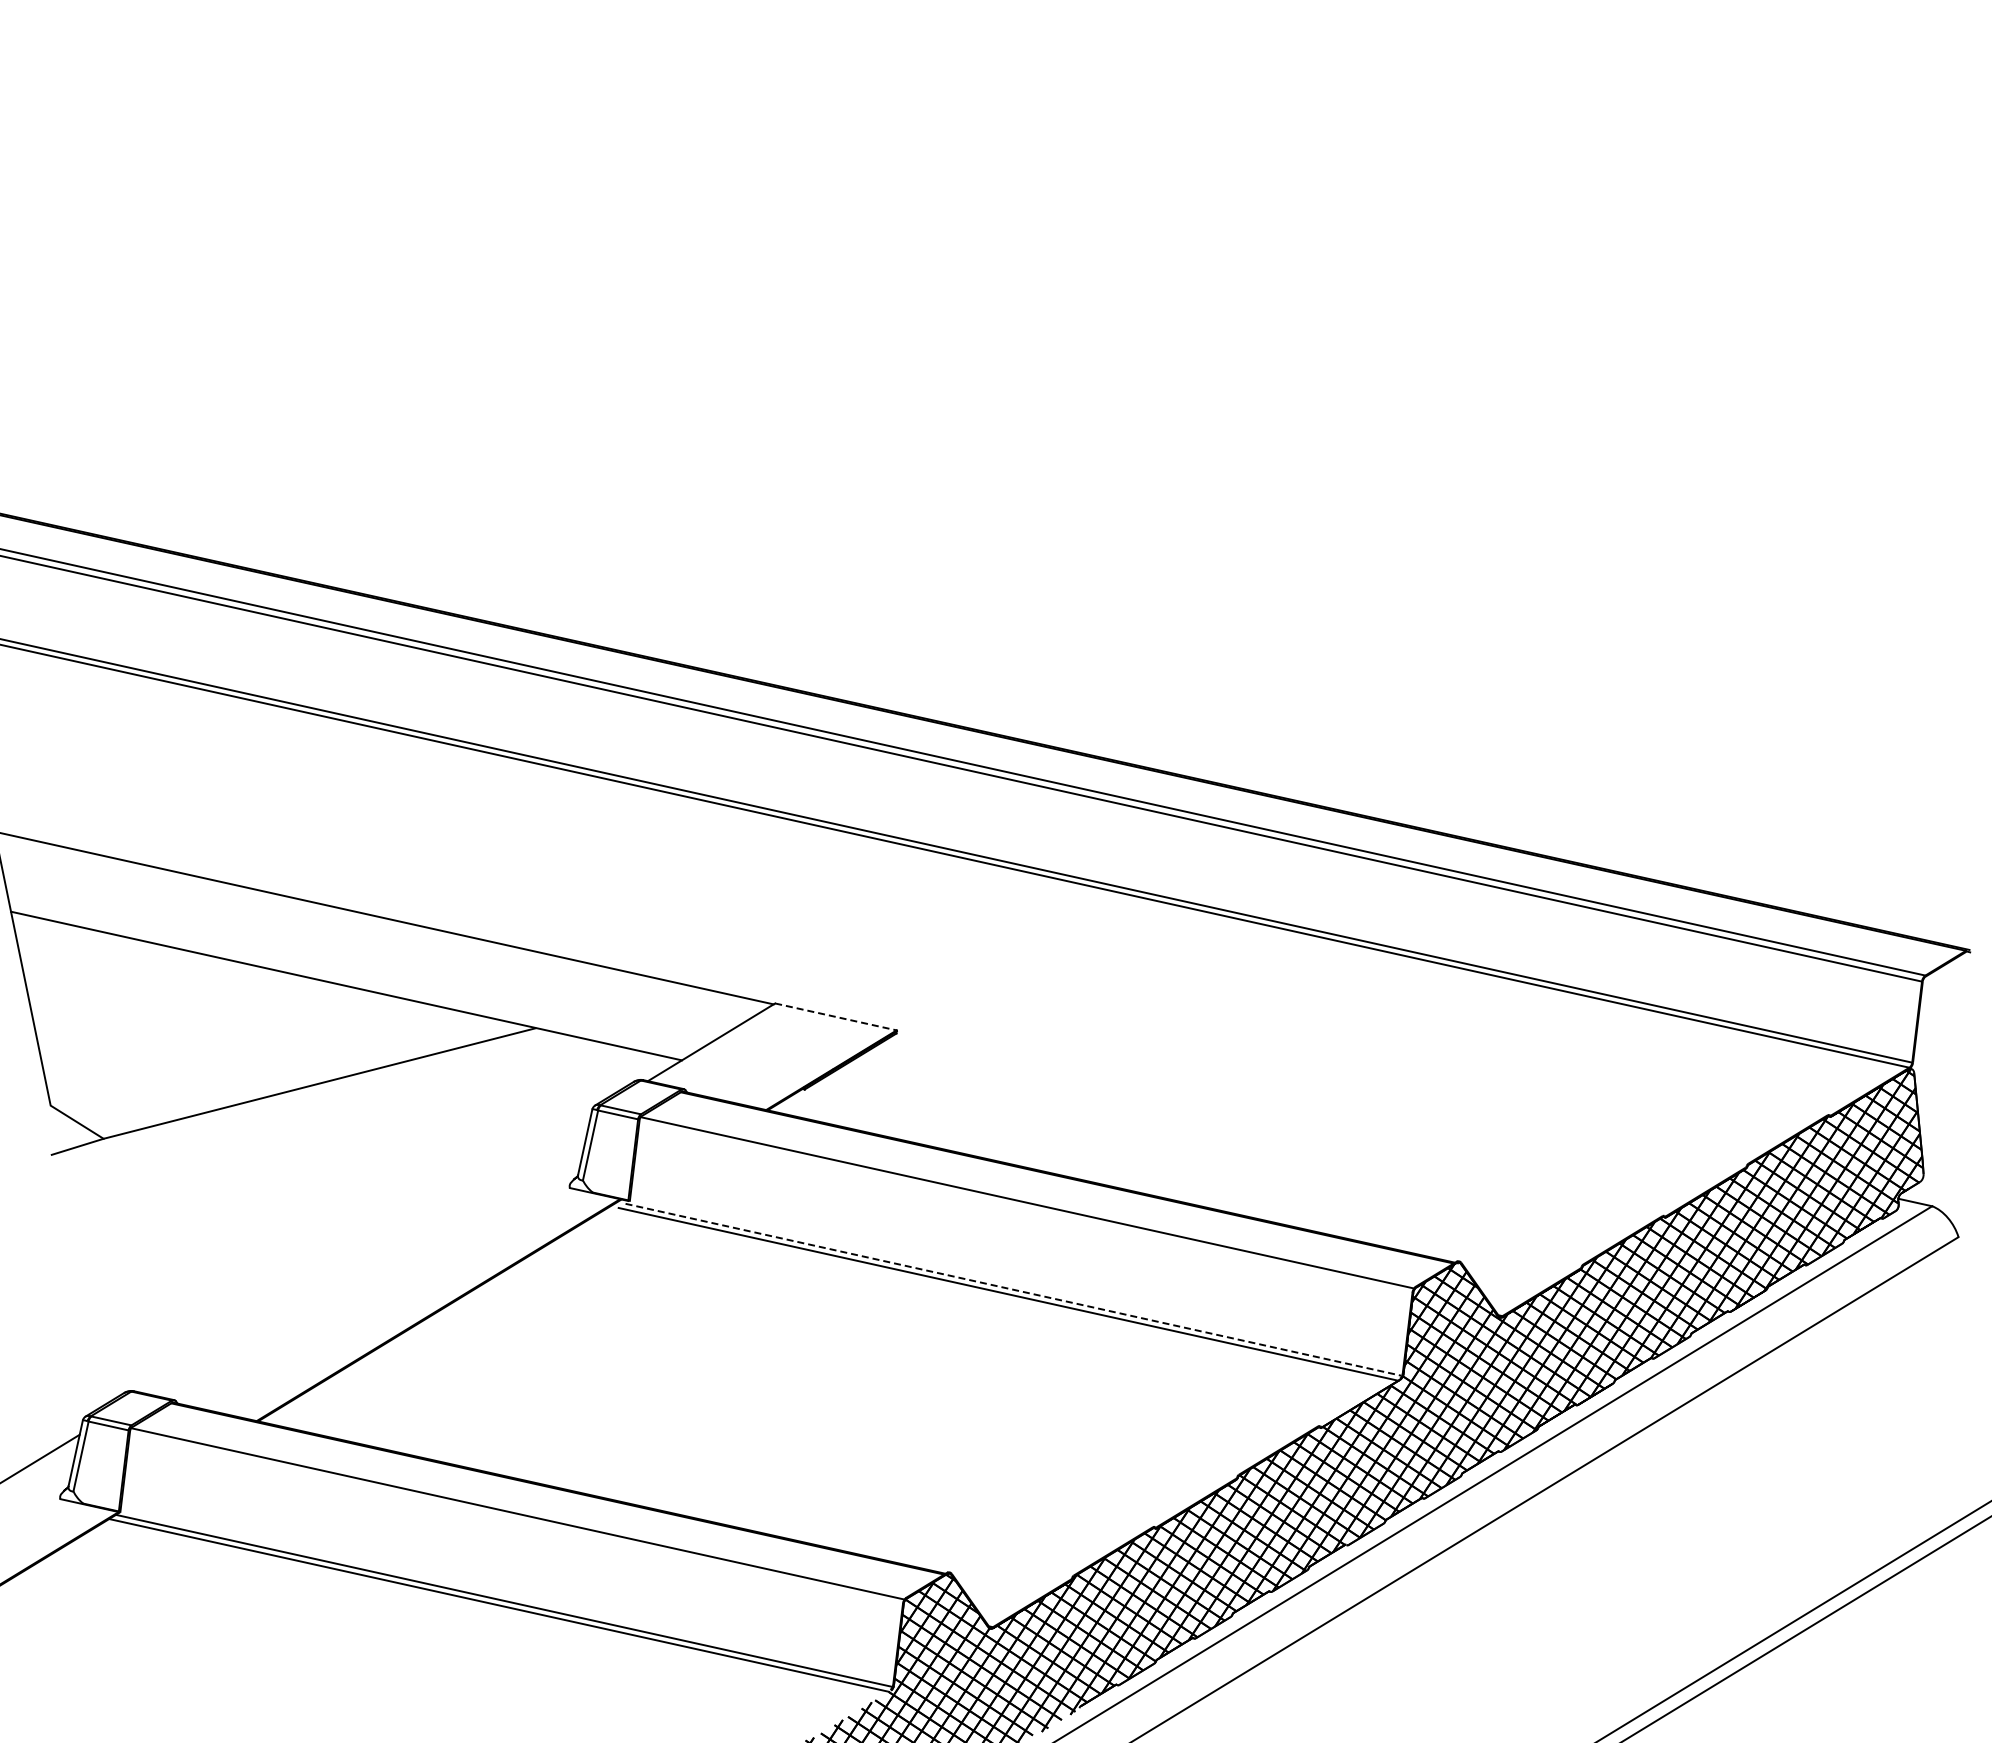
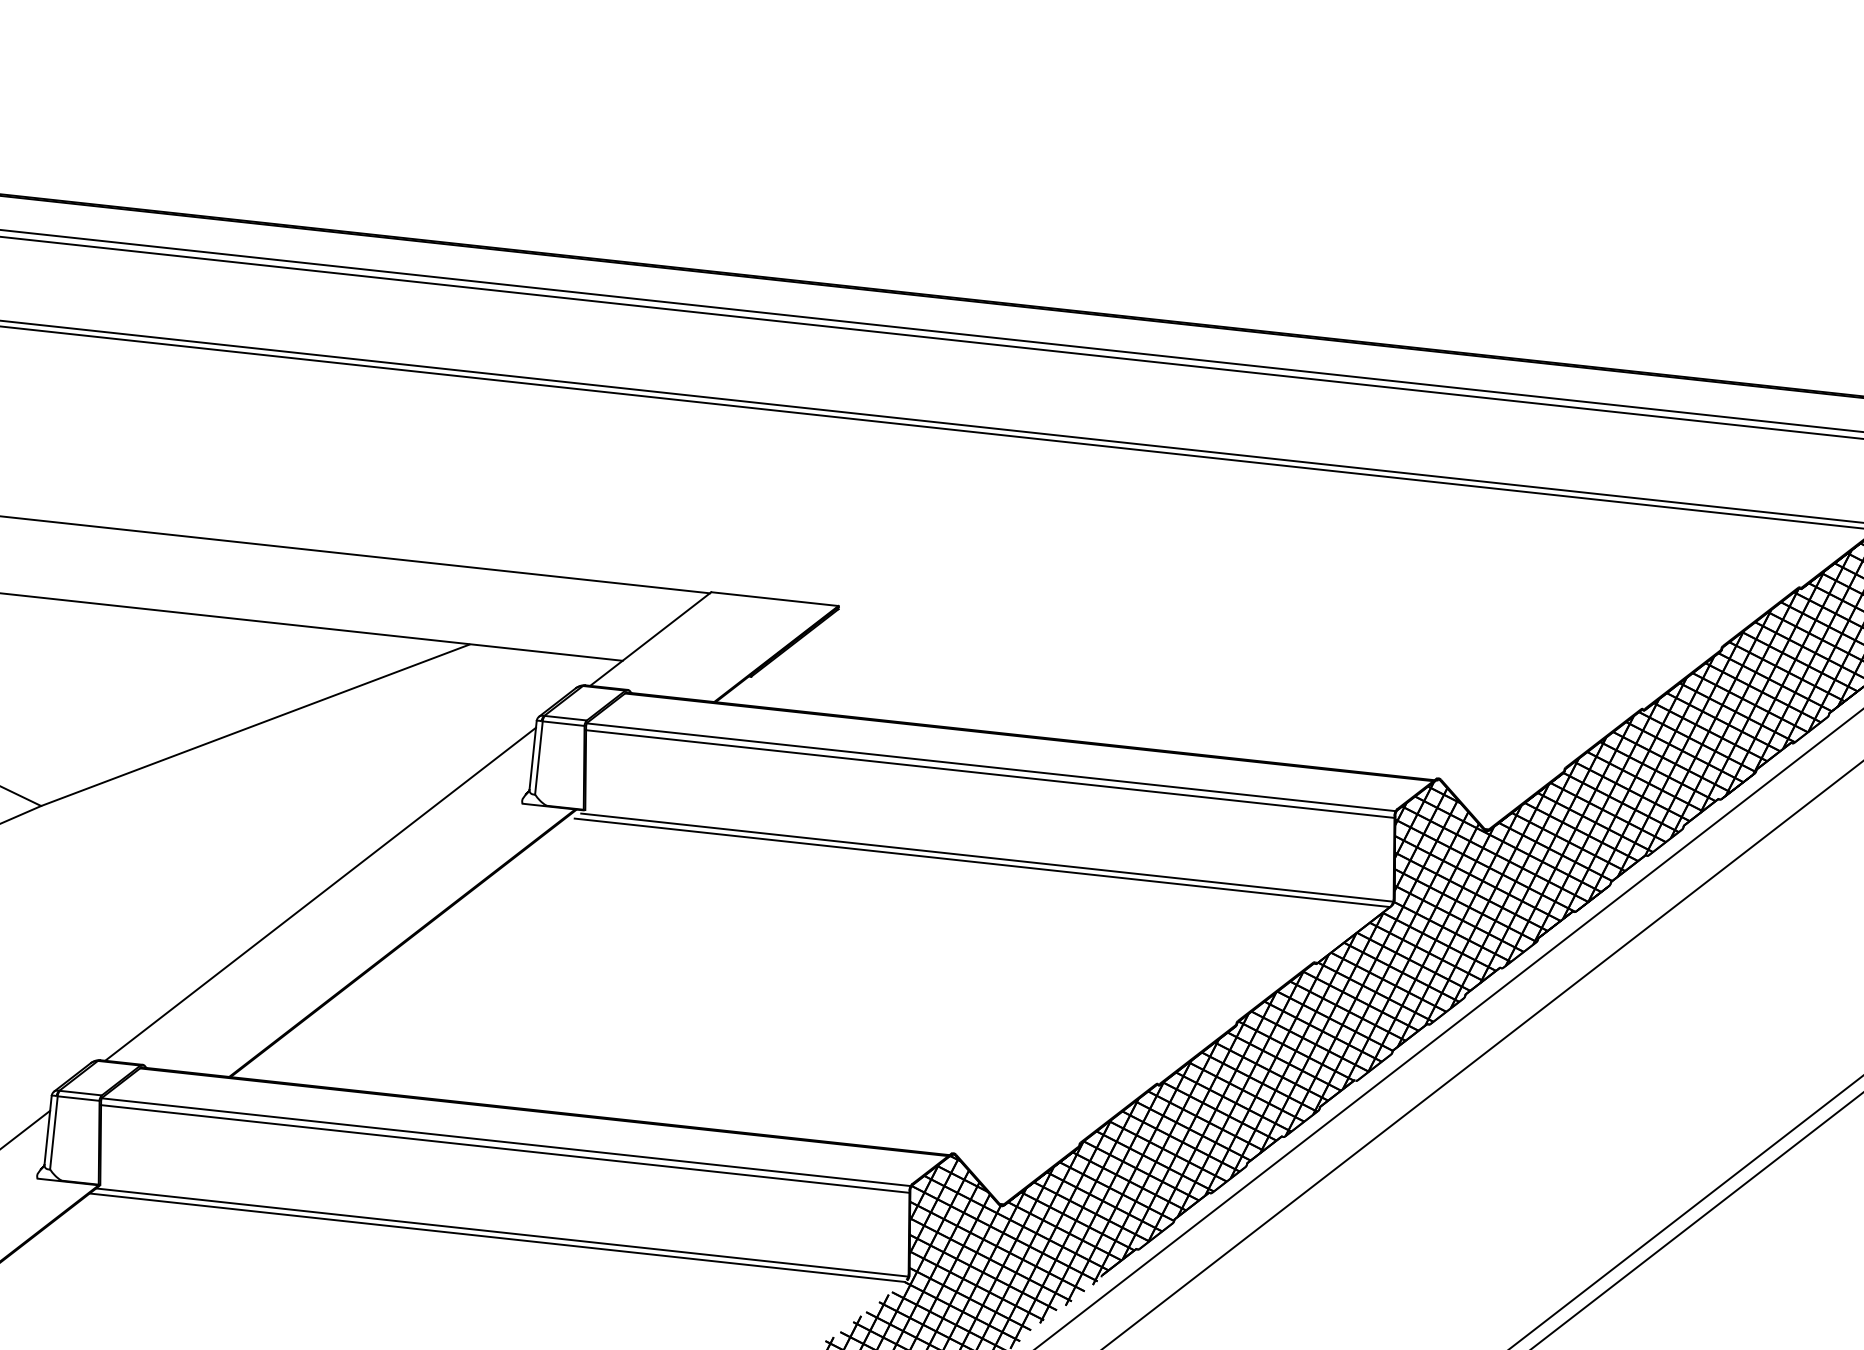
line: (836, 1017) -> (775, 599), dashed -> solid
line: (1024, 1208) -> (988, 773), added
line: (364, 1253) -> (320, 893), added
line: (1013, 1289) -> (986, 857), dashed -> solid
line: (514, 1519) -> (503, 1148), added

